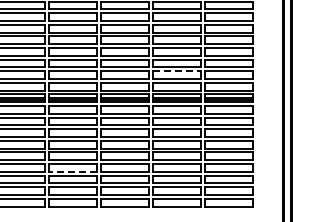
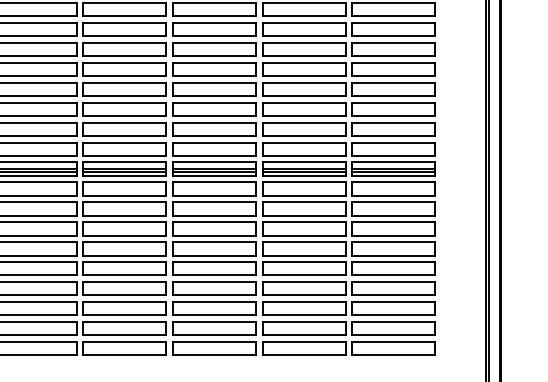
line: (177, 71) -> (304, 123), dashed -> solid
line: (72, 171) -> (124, 294), dashed -> solid

